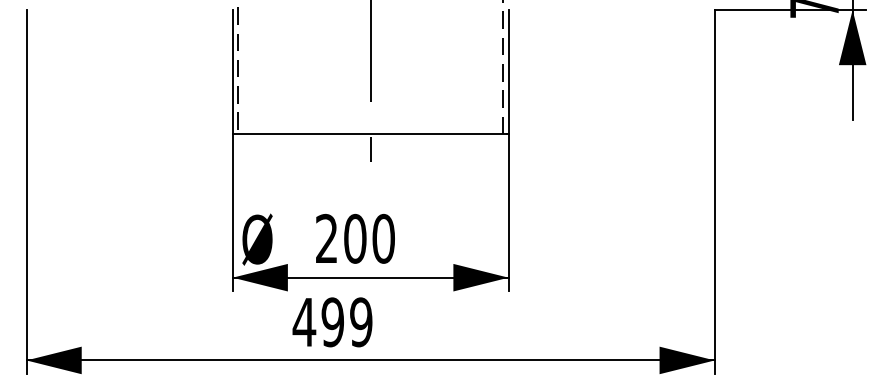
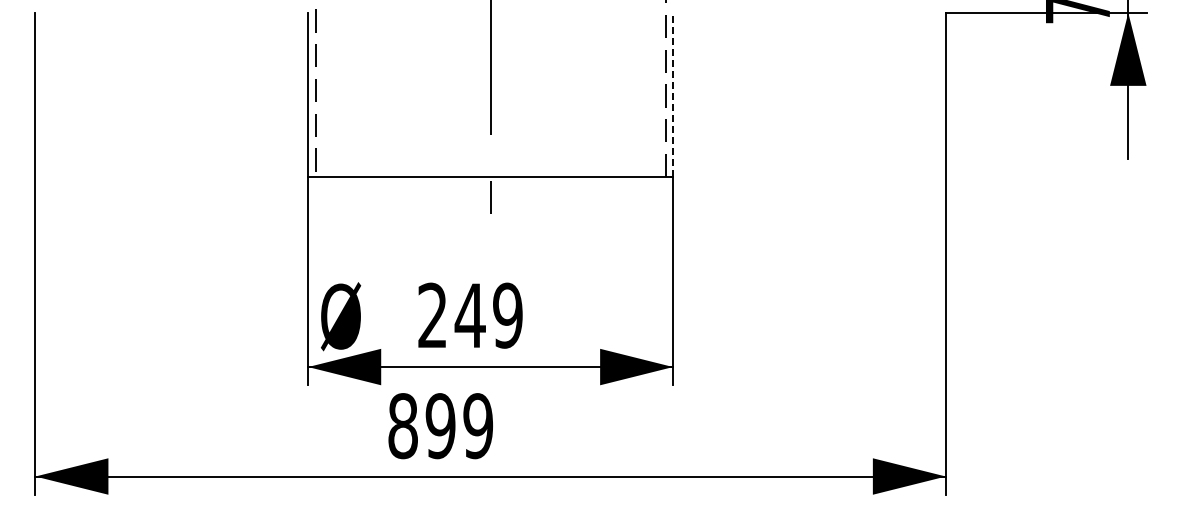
line: (508, 71) -> (673, 94), solid -> dashed
text: (369, 238) -> (488, 315), 200 -> 249
text: (304, 322) -> (402, 426), 499 -> 899

